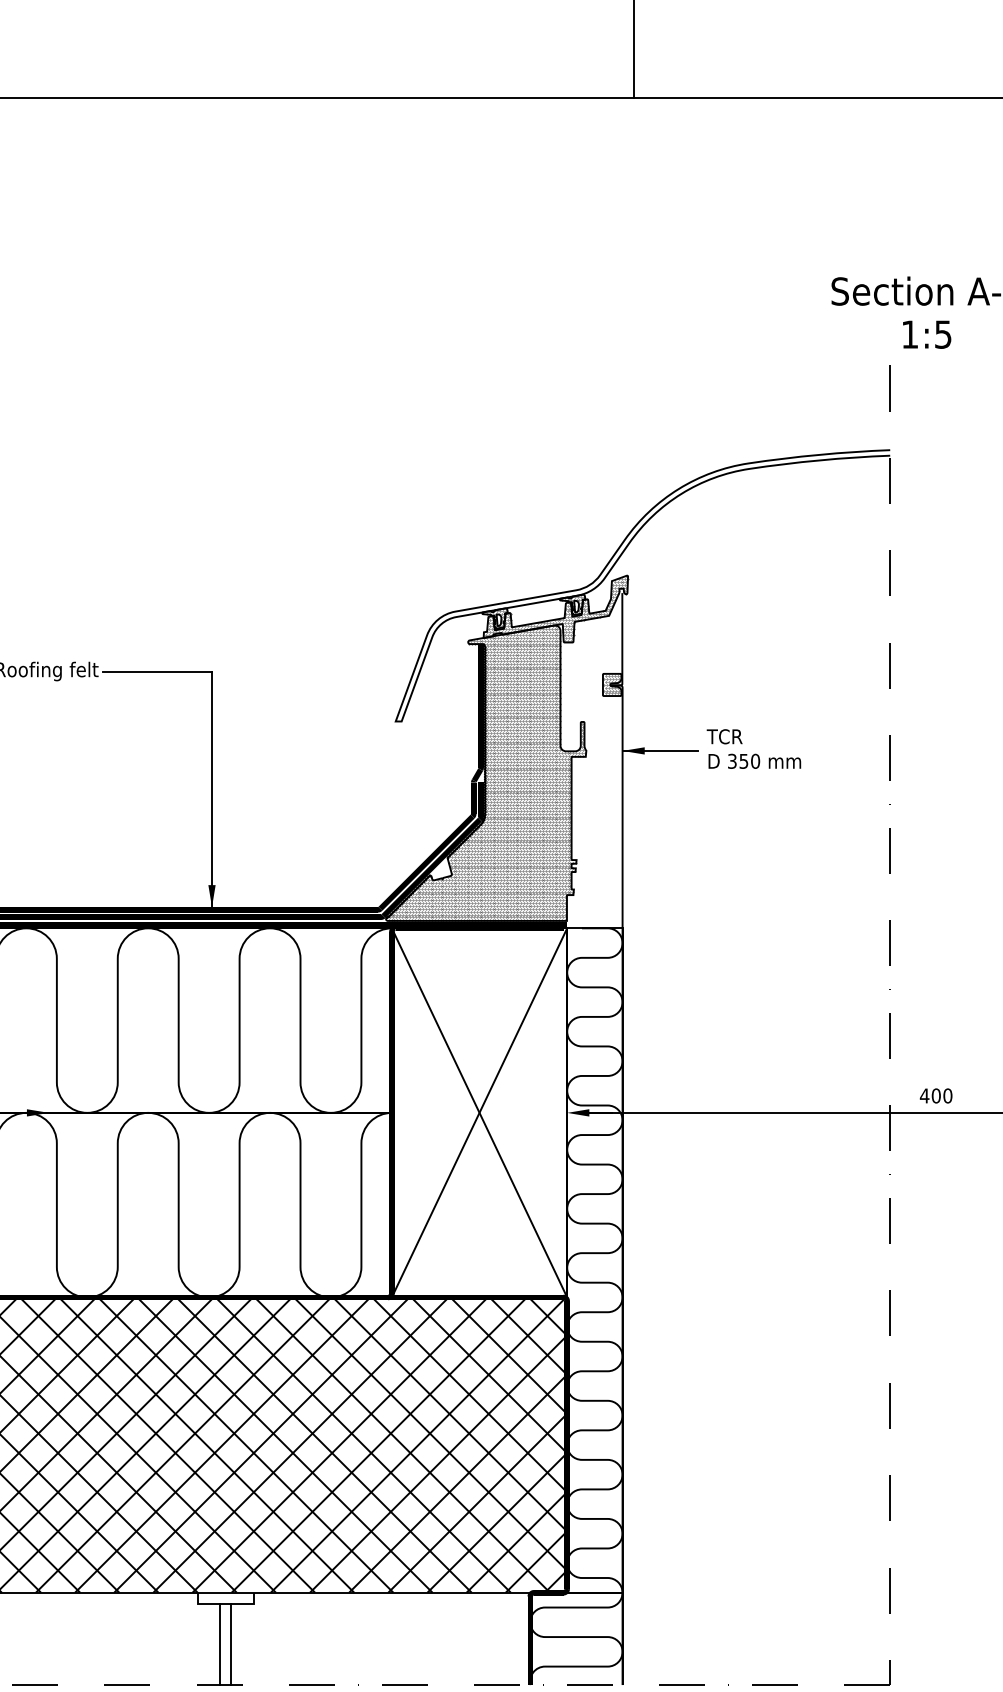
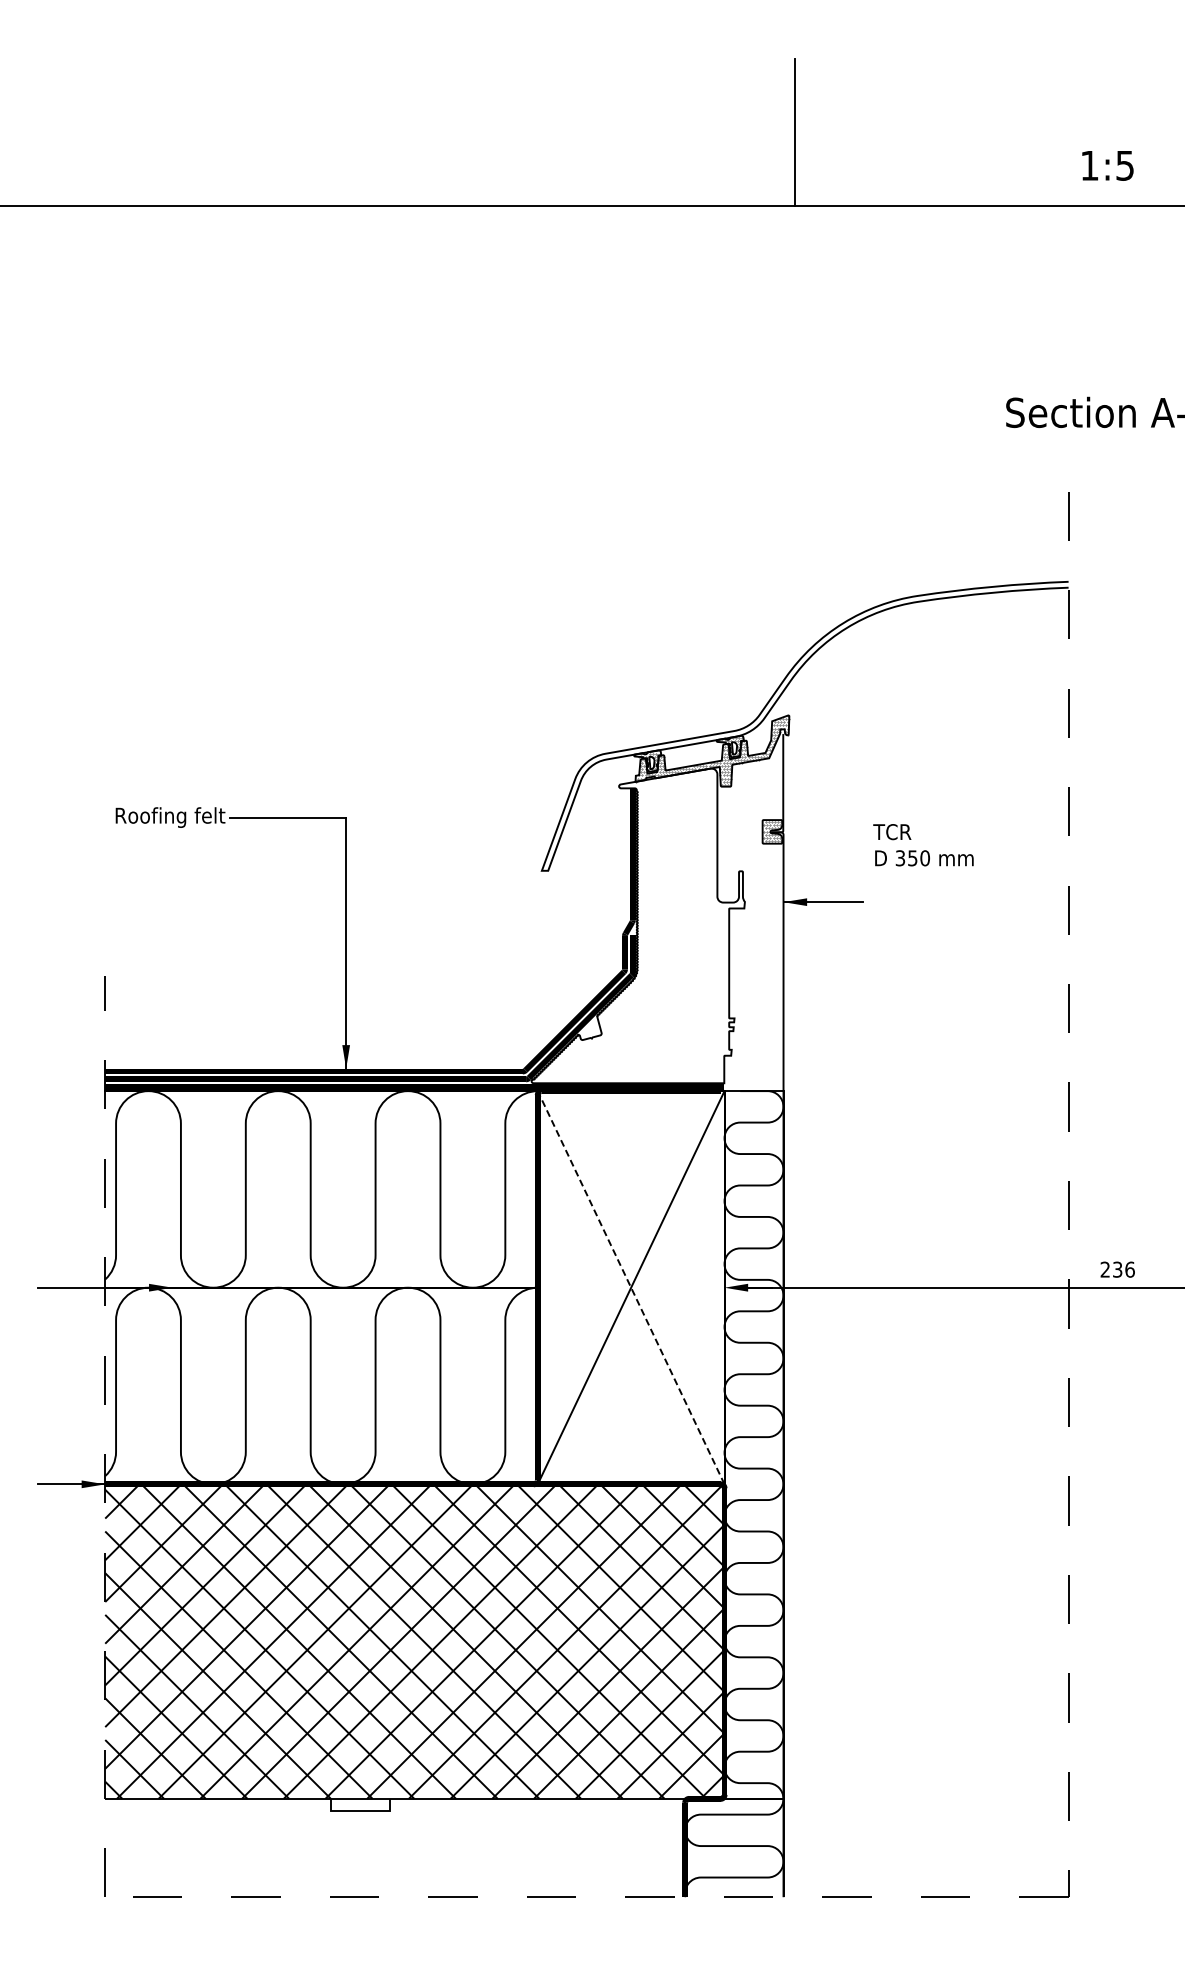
text: (926, 334) -> (1107, 165), moved
text: (753, 749) -> (923, 845), moved
hatch: (486, 772) -> (638, 925), removed
text: (936, 1095) -> (1117, 1269), 400 -> 236
line: (479, 1112) -> (631, 1287), solid -> dashed
line: (220, 1644) -> (355, 1853), removed
line: (231, 1644) -> (366, 1853), removed

